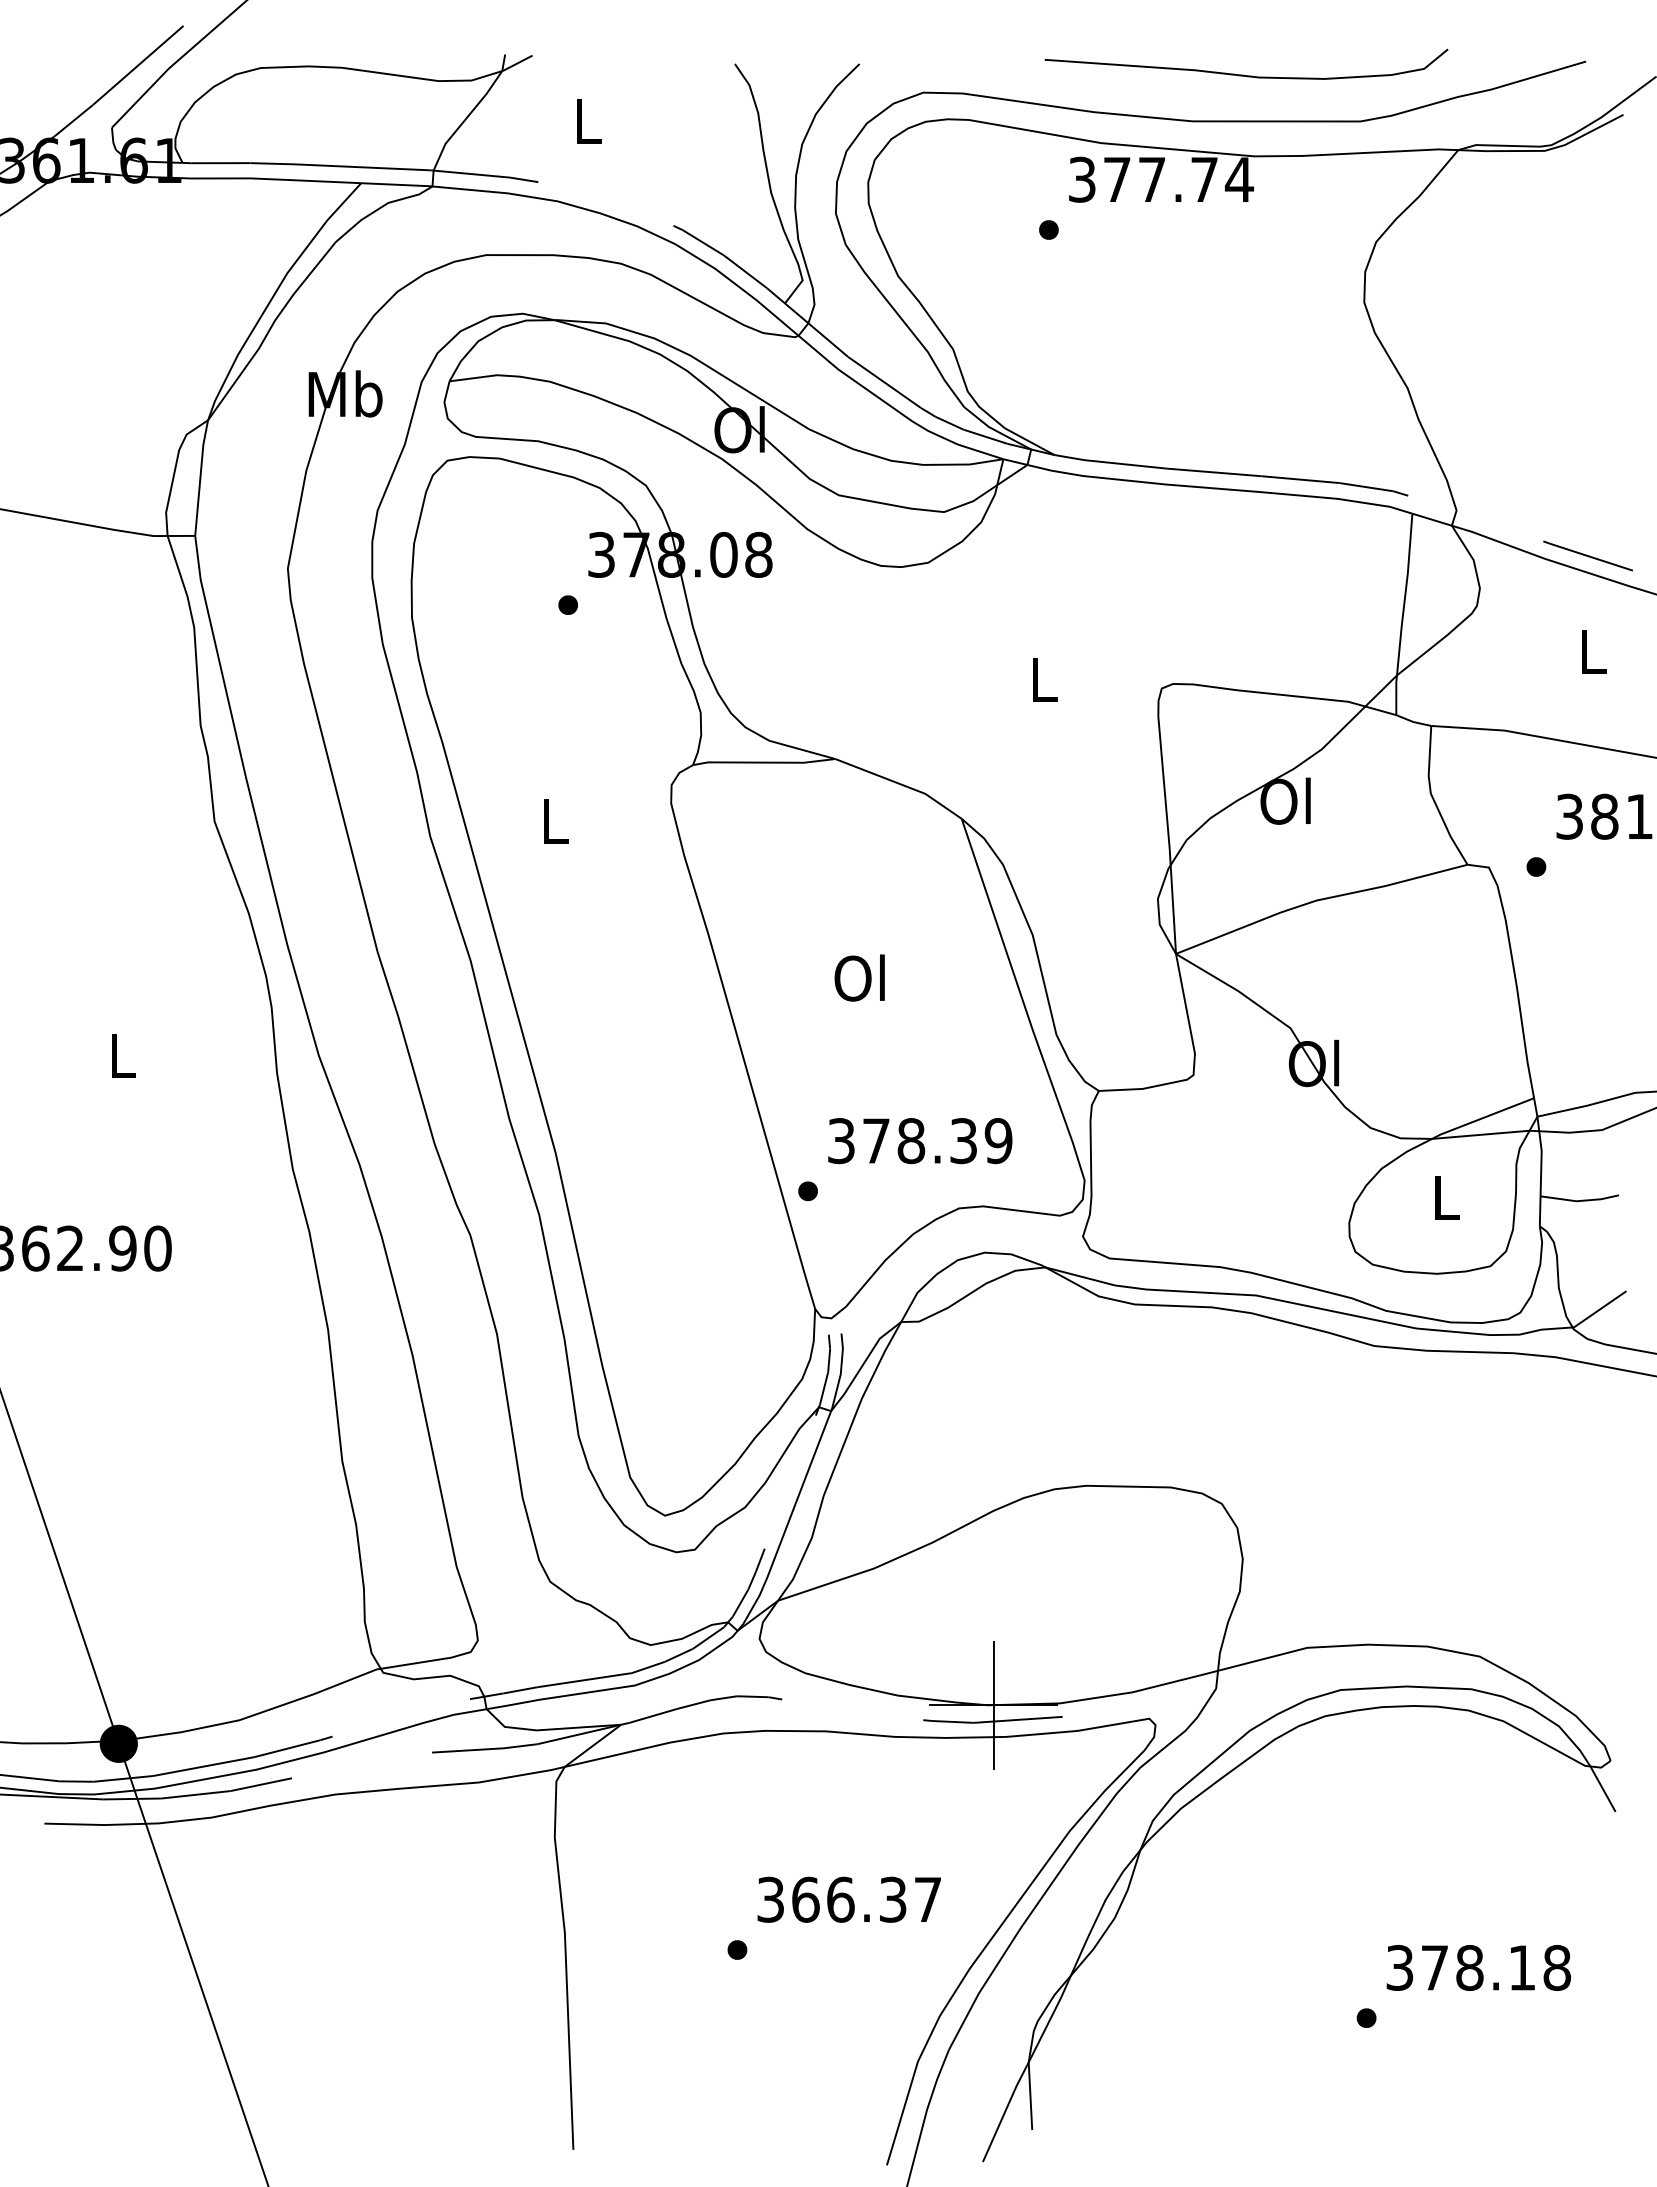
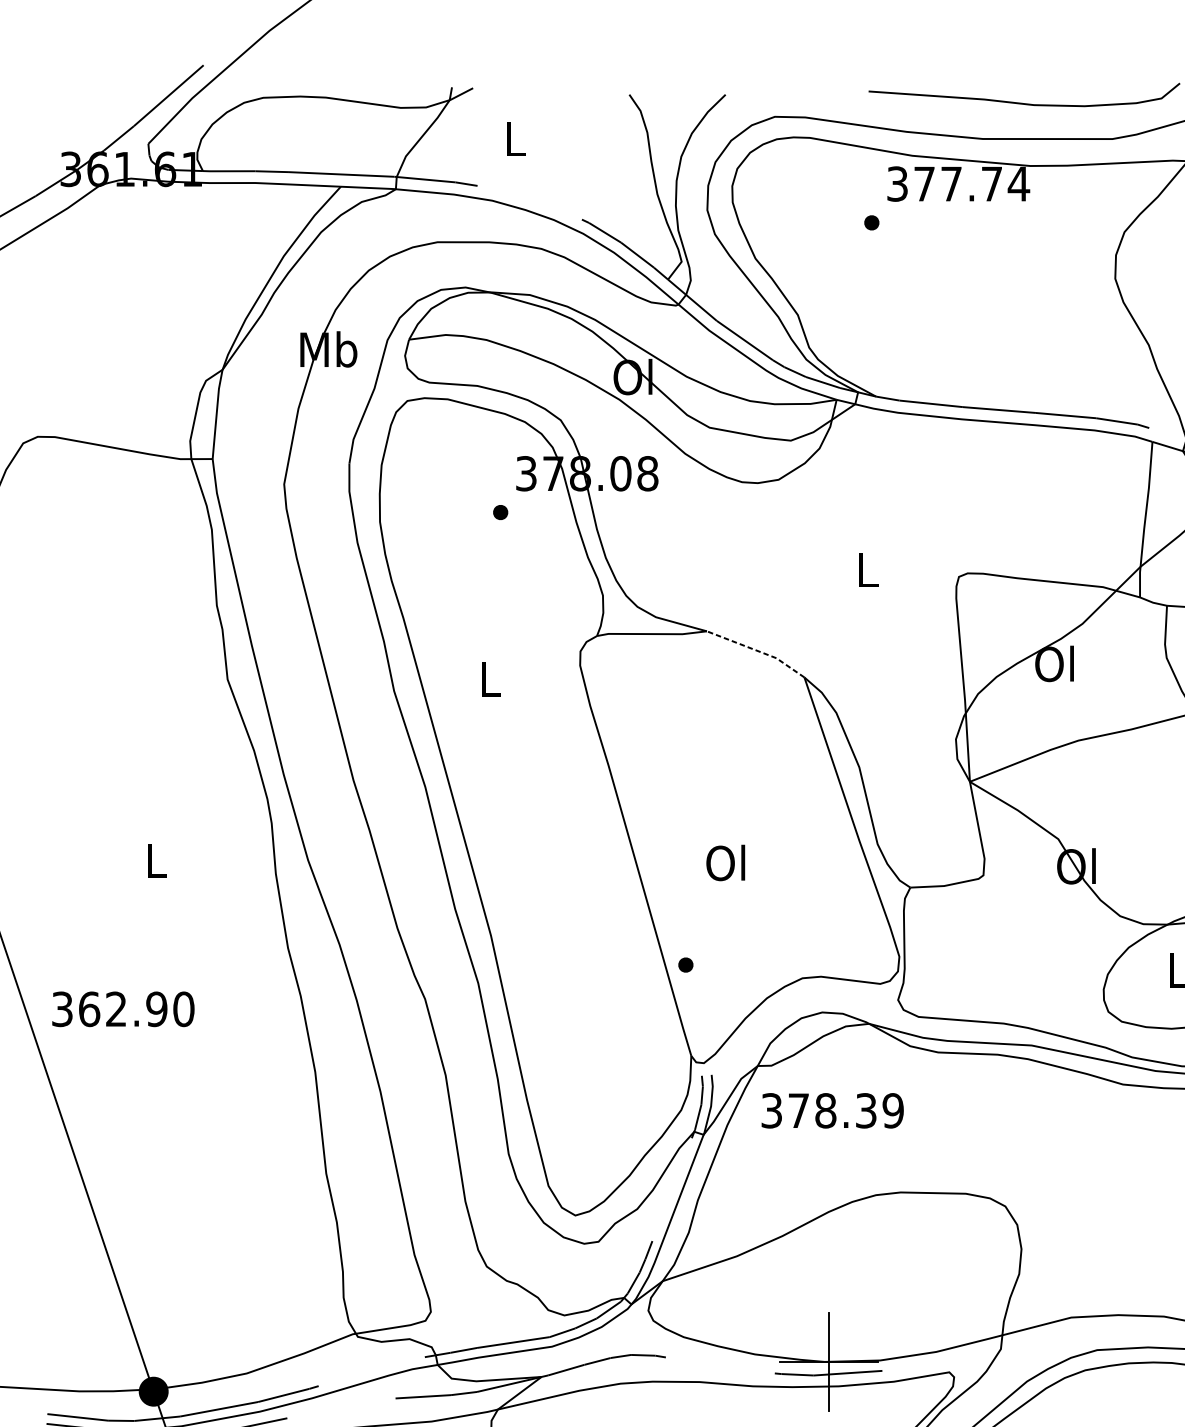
line: (901, 784) -> (757, 650), solid -> dashed
text: (859, 977) -> (725, 862), moved
text: (920, 1141) -> (832, 1111), moved

